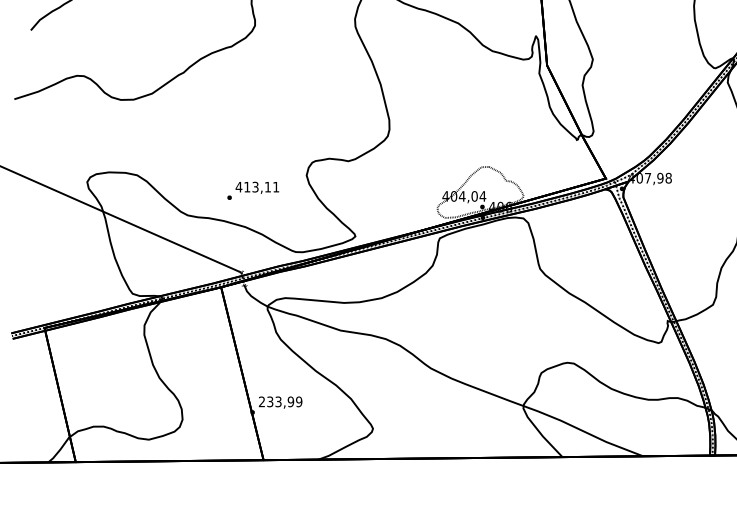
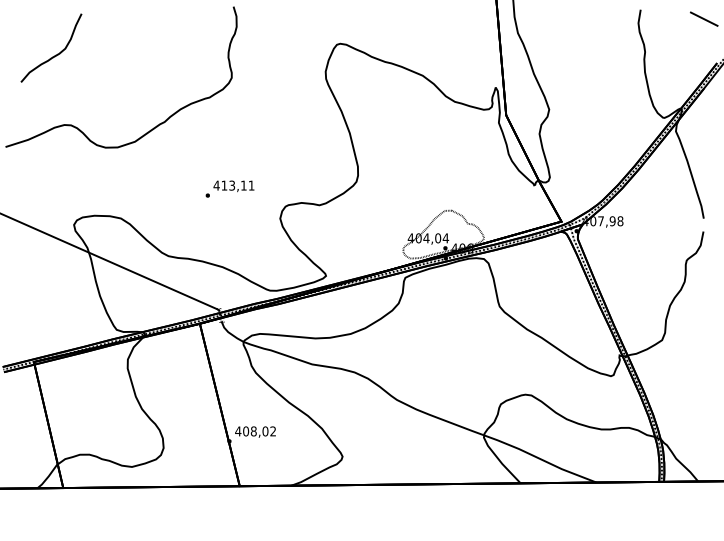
text: (252, 190) -> (229, 188), moved
text: (280, 401) -> (255, 431), 233,99 -> 408,02

